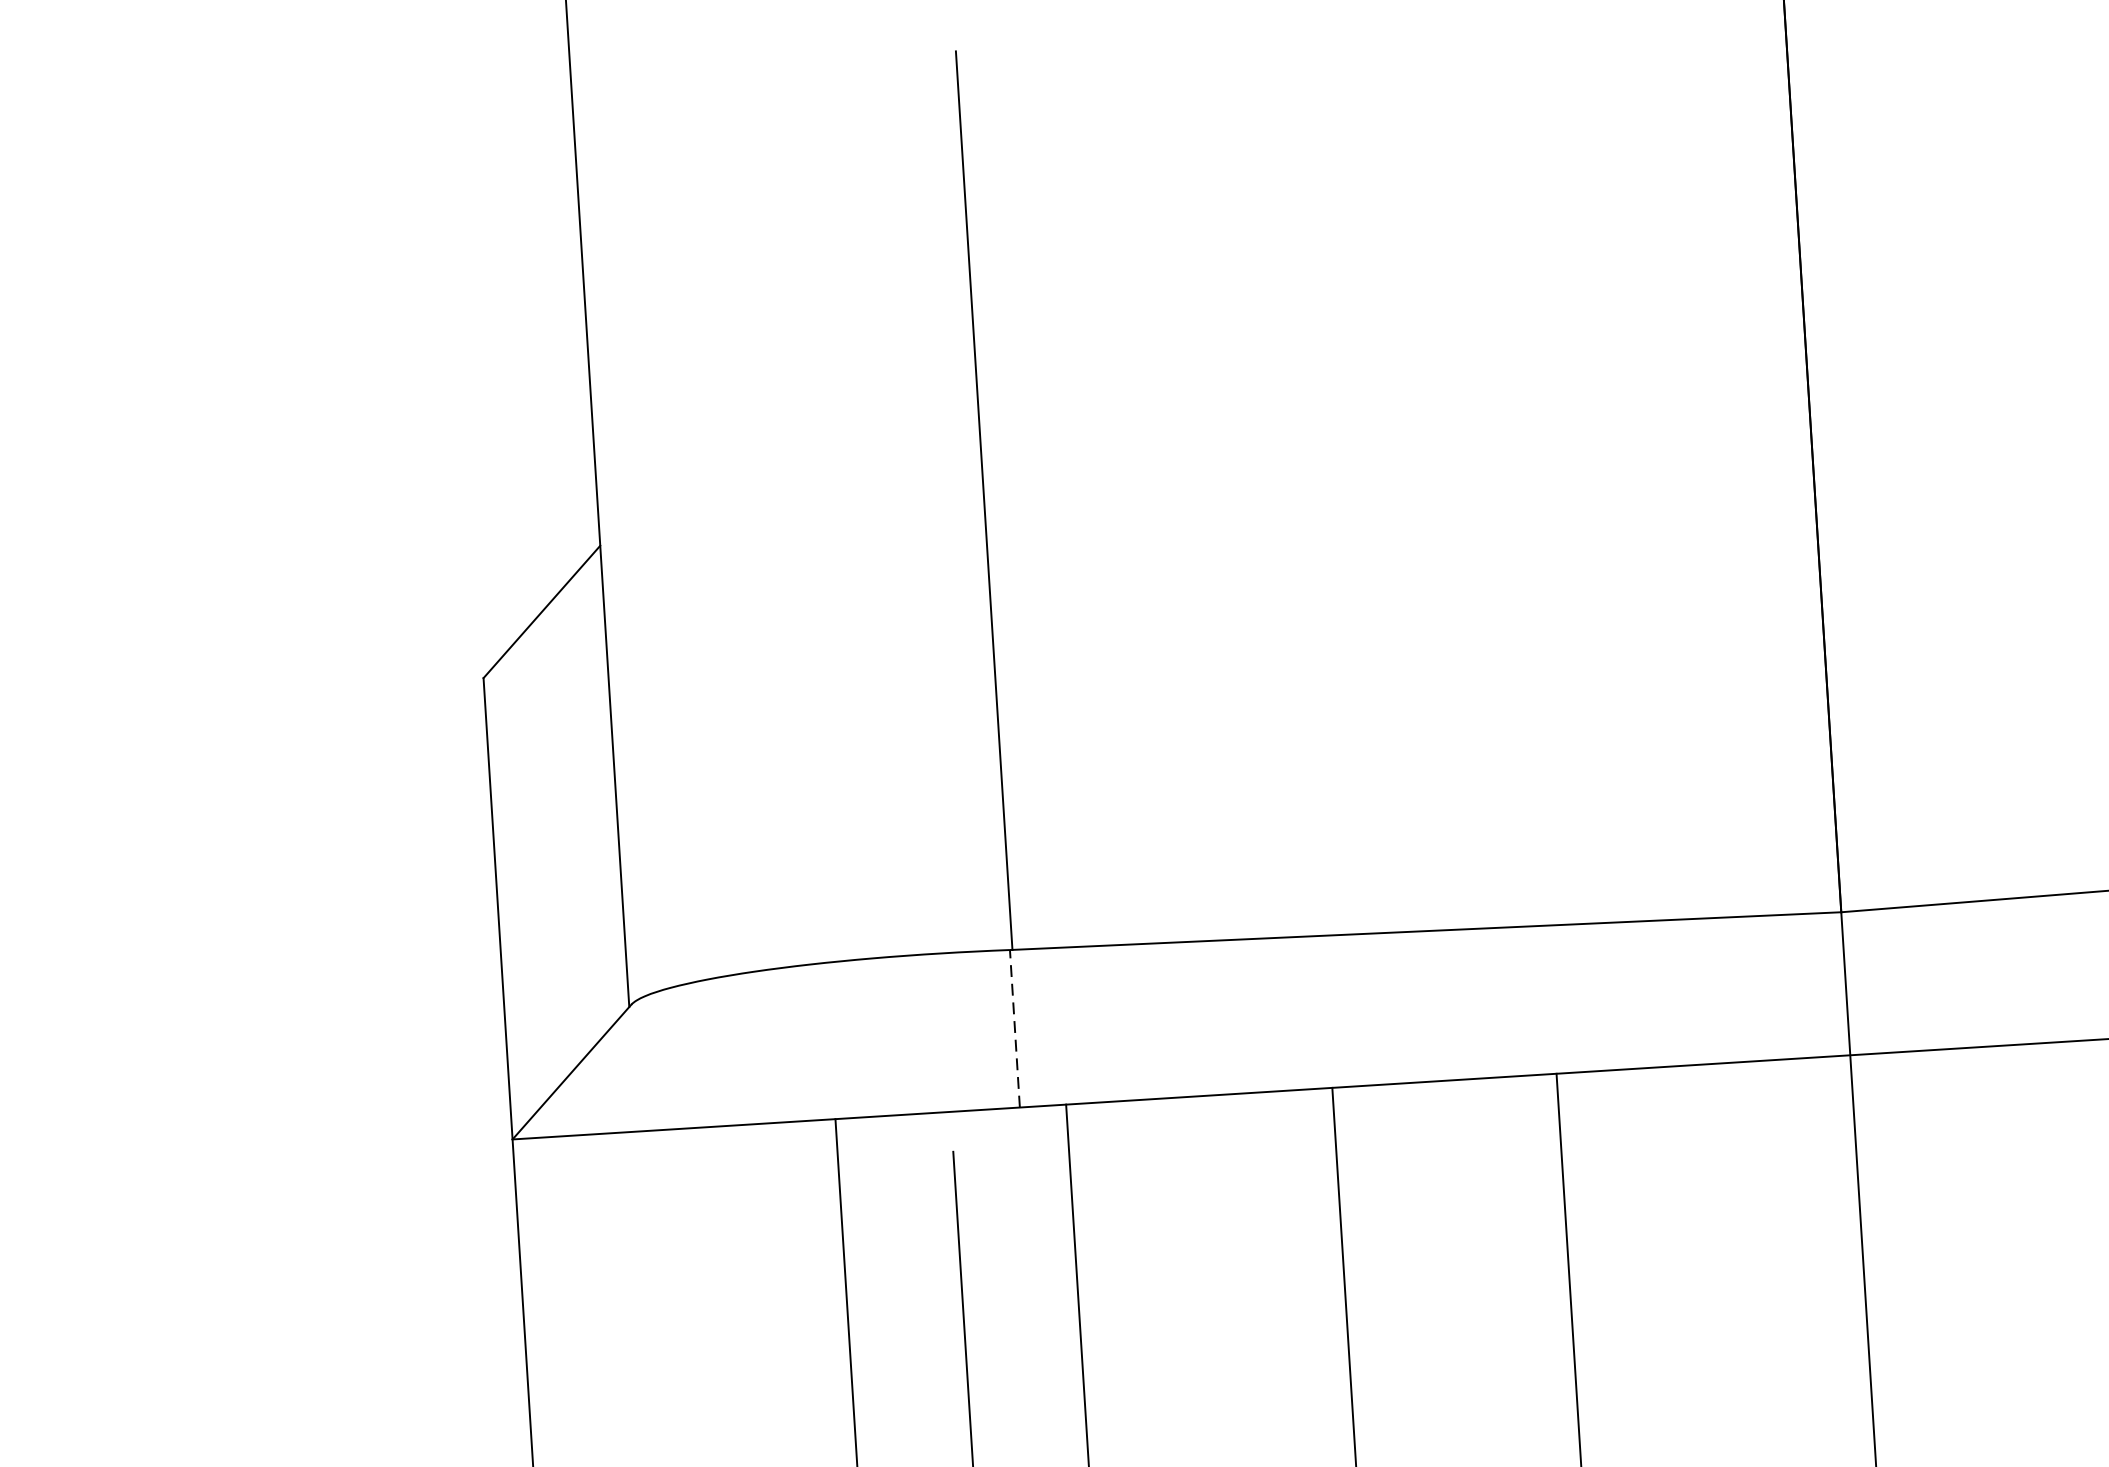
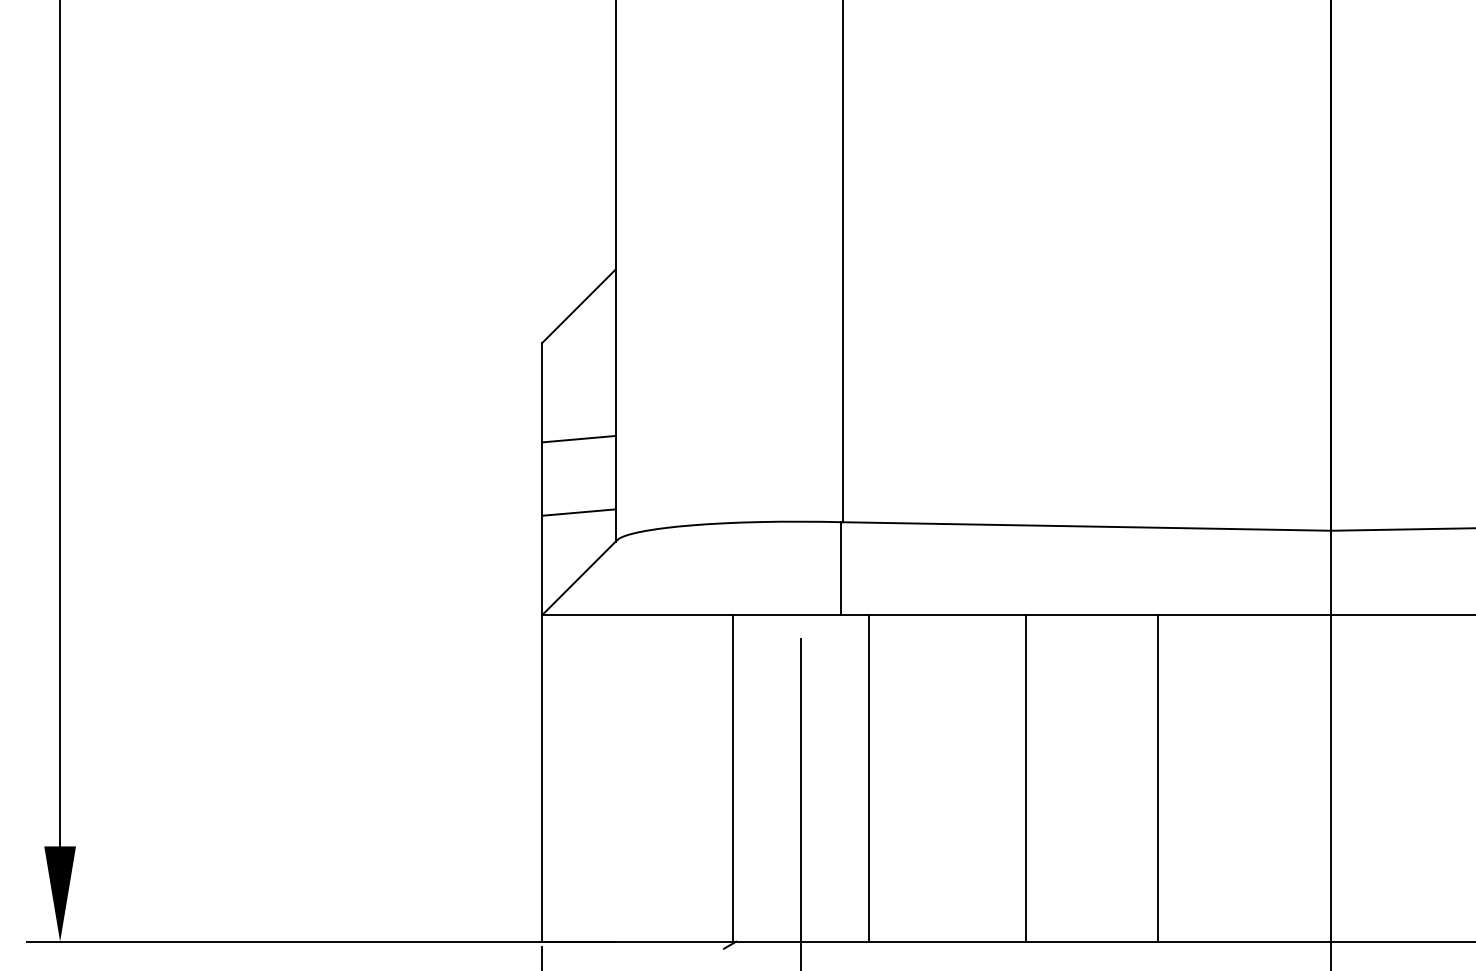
line: (555, 836) -> (578, 438), added
line: (563, 961) -> (578, 512), added
line: (1014, 1028) -> (841, 568), dashed -> solid

